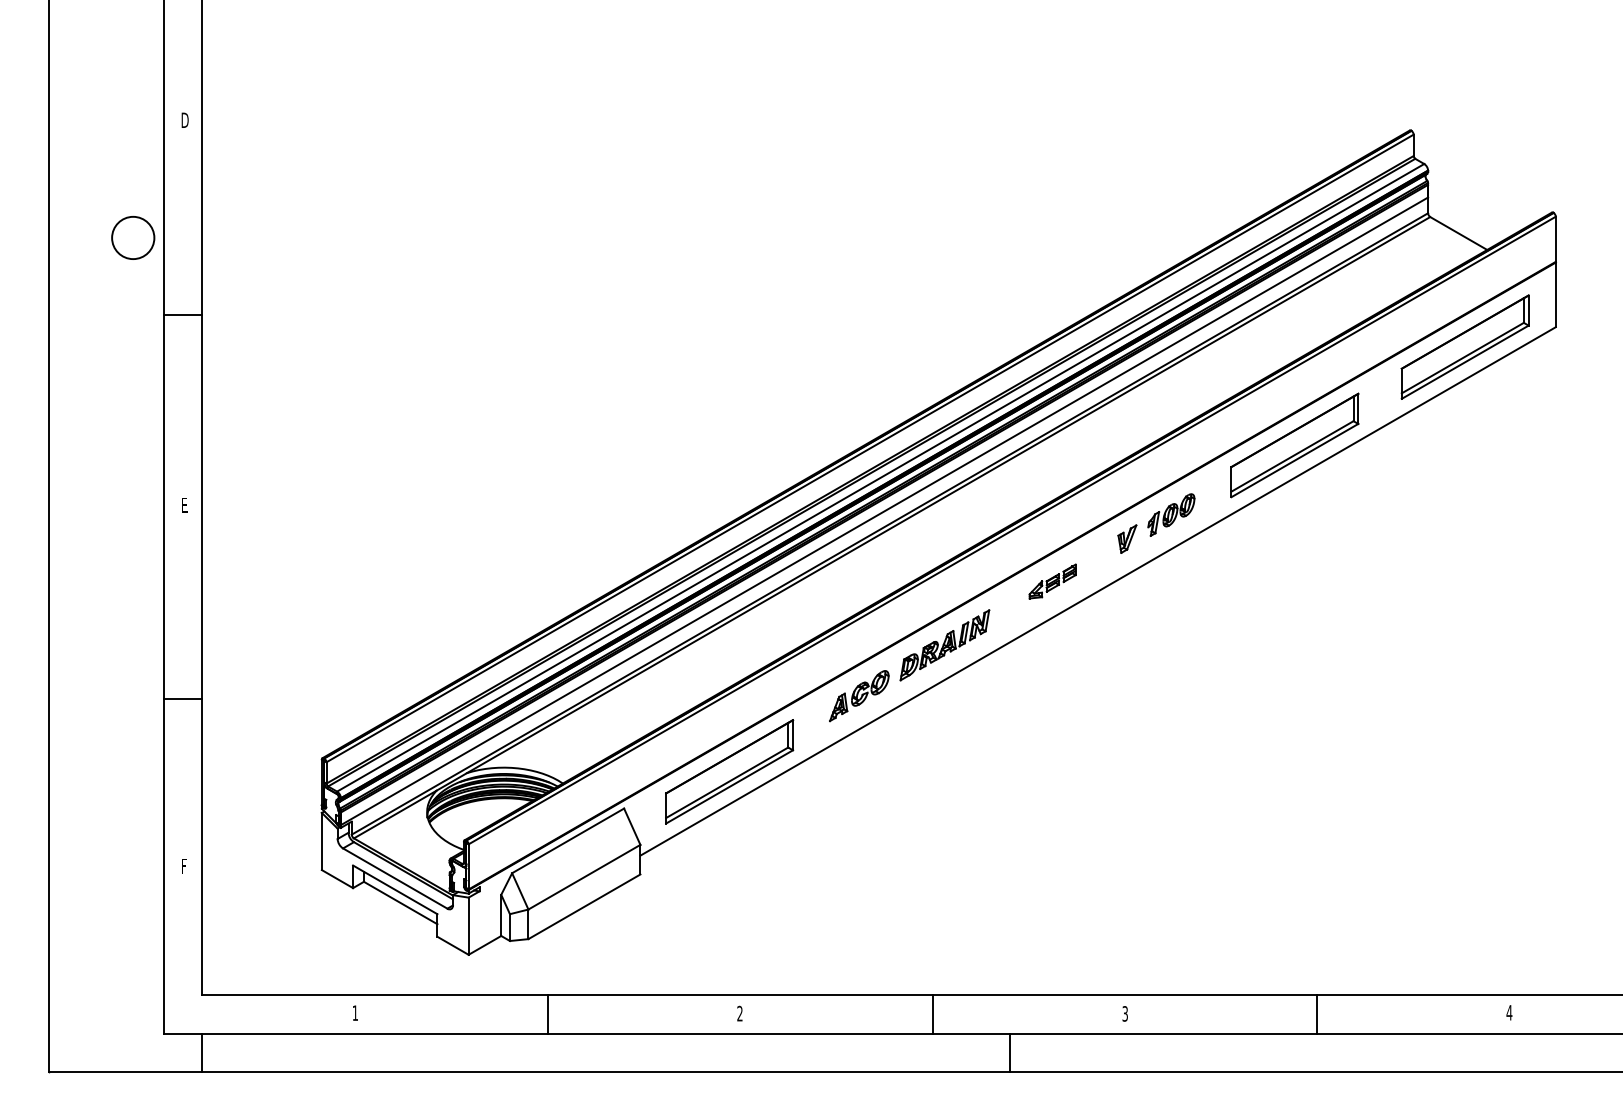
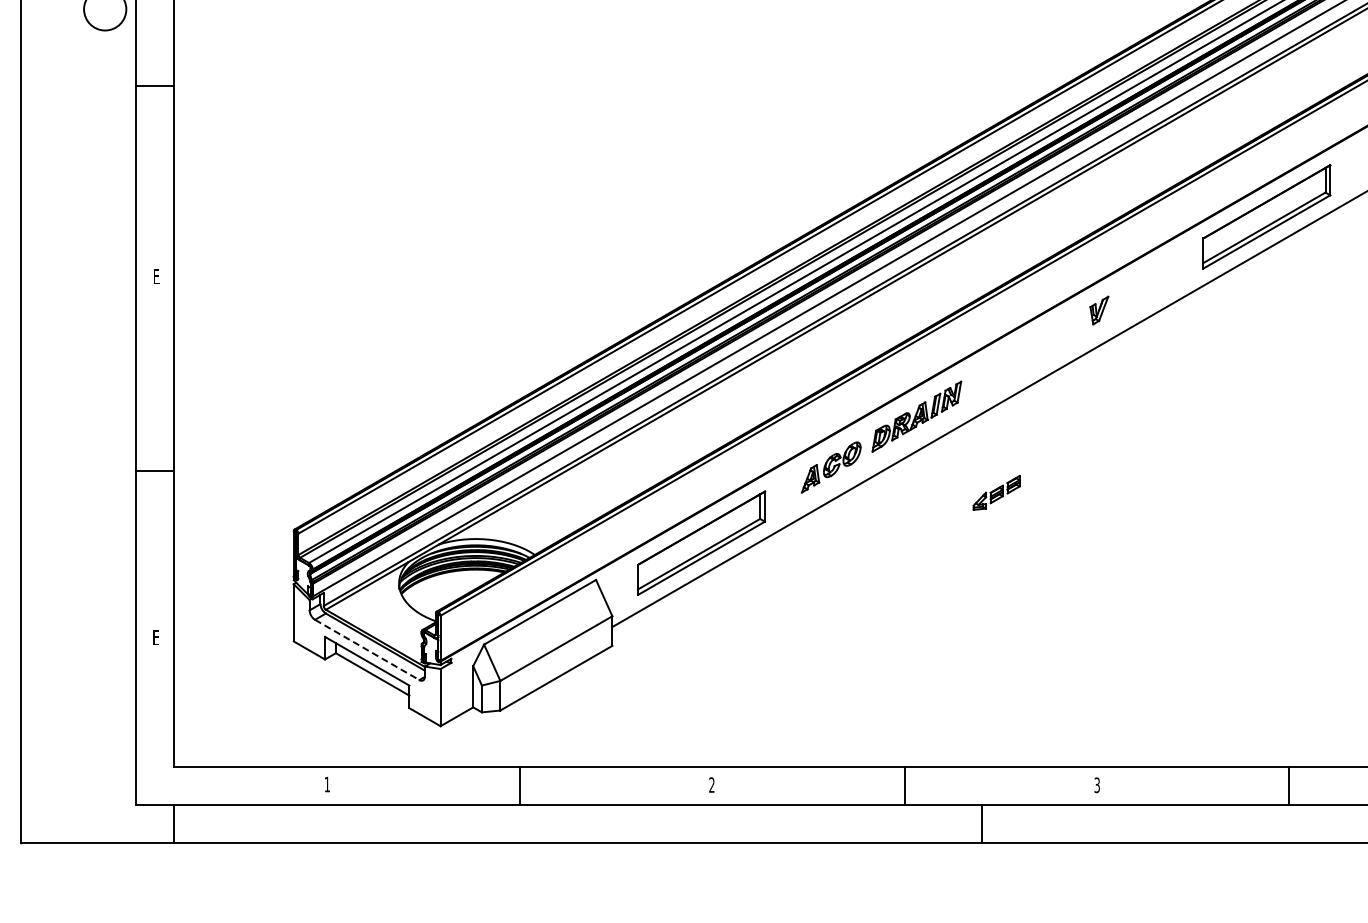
part: (1171, 514) -> (1143, 285), removed
part: (1052, 581) -> (996, 492), moved
text: (183, 866) -> (155, 637), F -> E
line: (395, 878) -> (367, 649), solid -> dashed

